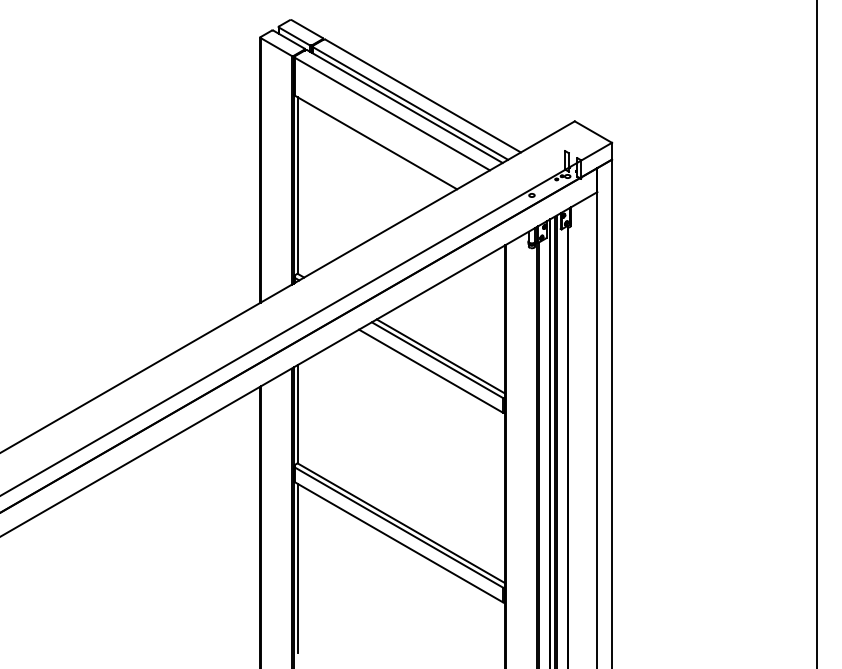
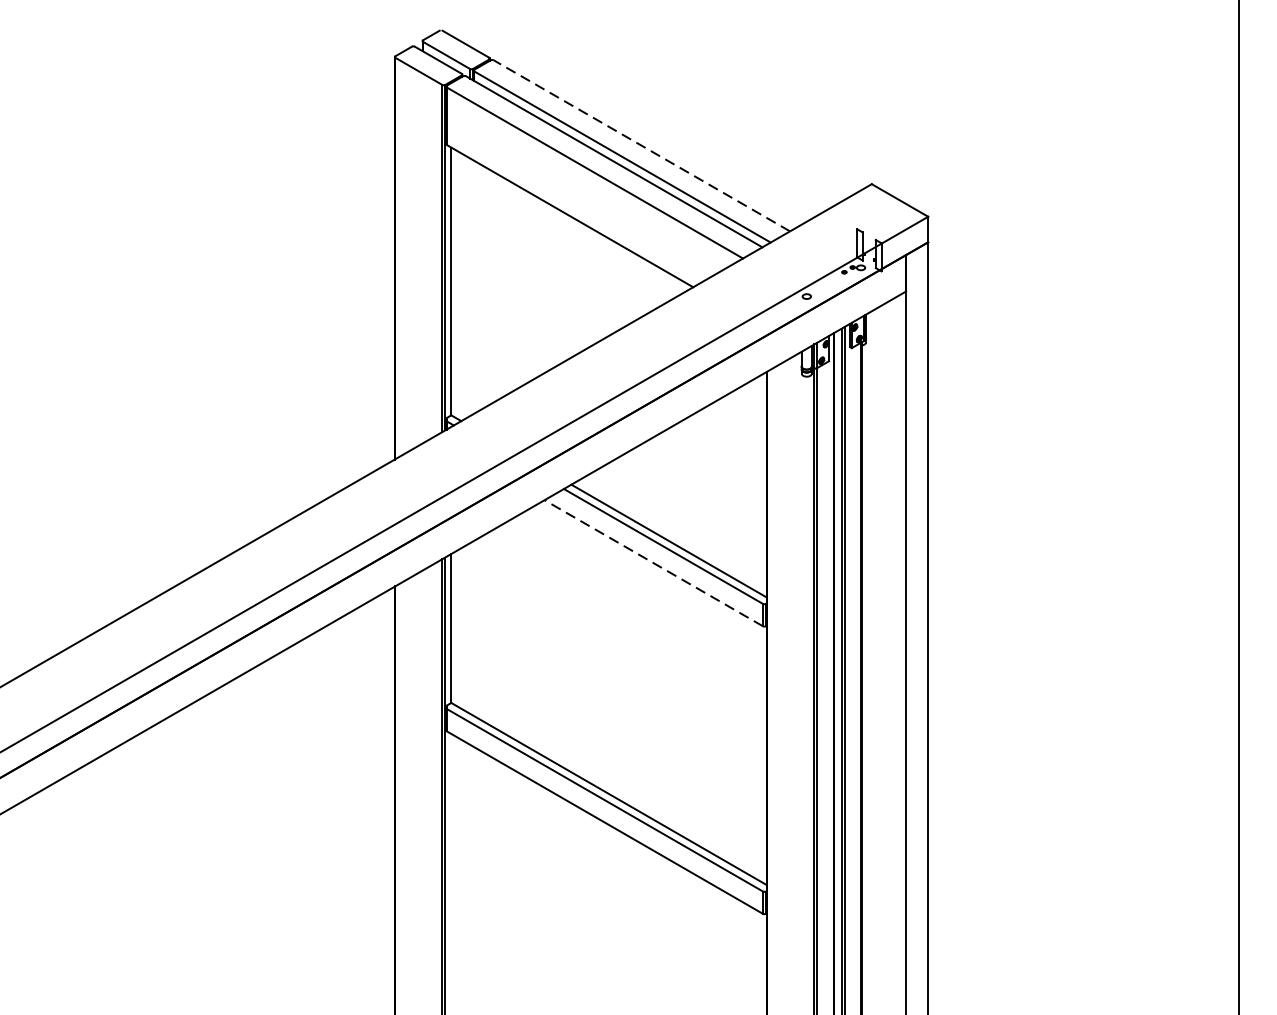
line: (423, 96) -> (642, 146), solid -> dashed
line: (430, 371) -> (652, 563), solid -> dashed
line: (297, 567) -> (451, 860), removed

